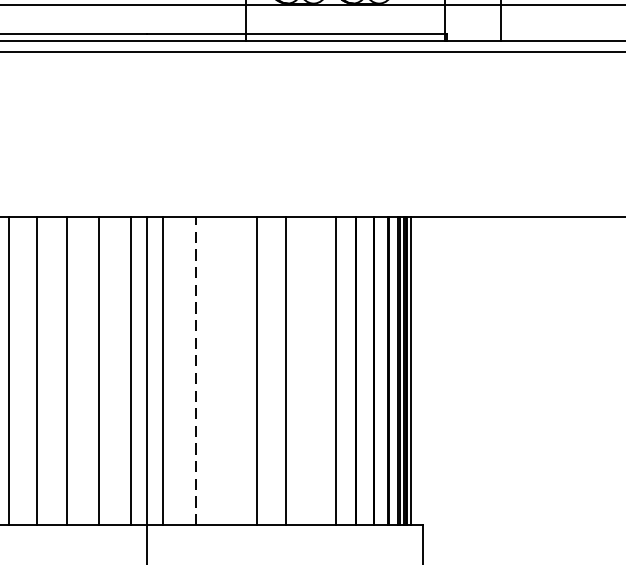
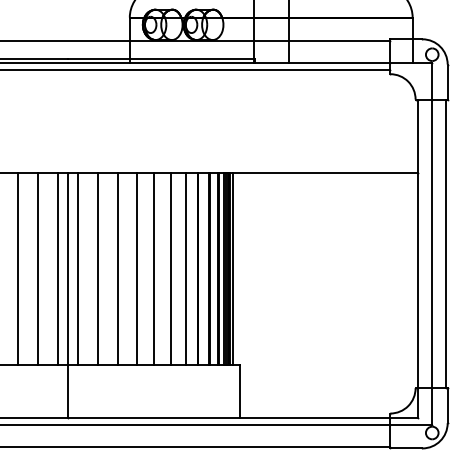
line: (196, 369) -> (98, 268), dashed -> solid
line: (226, 369) -> (117, 268), added
line: (311, 369) -> (170, 268), added

